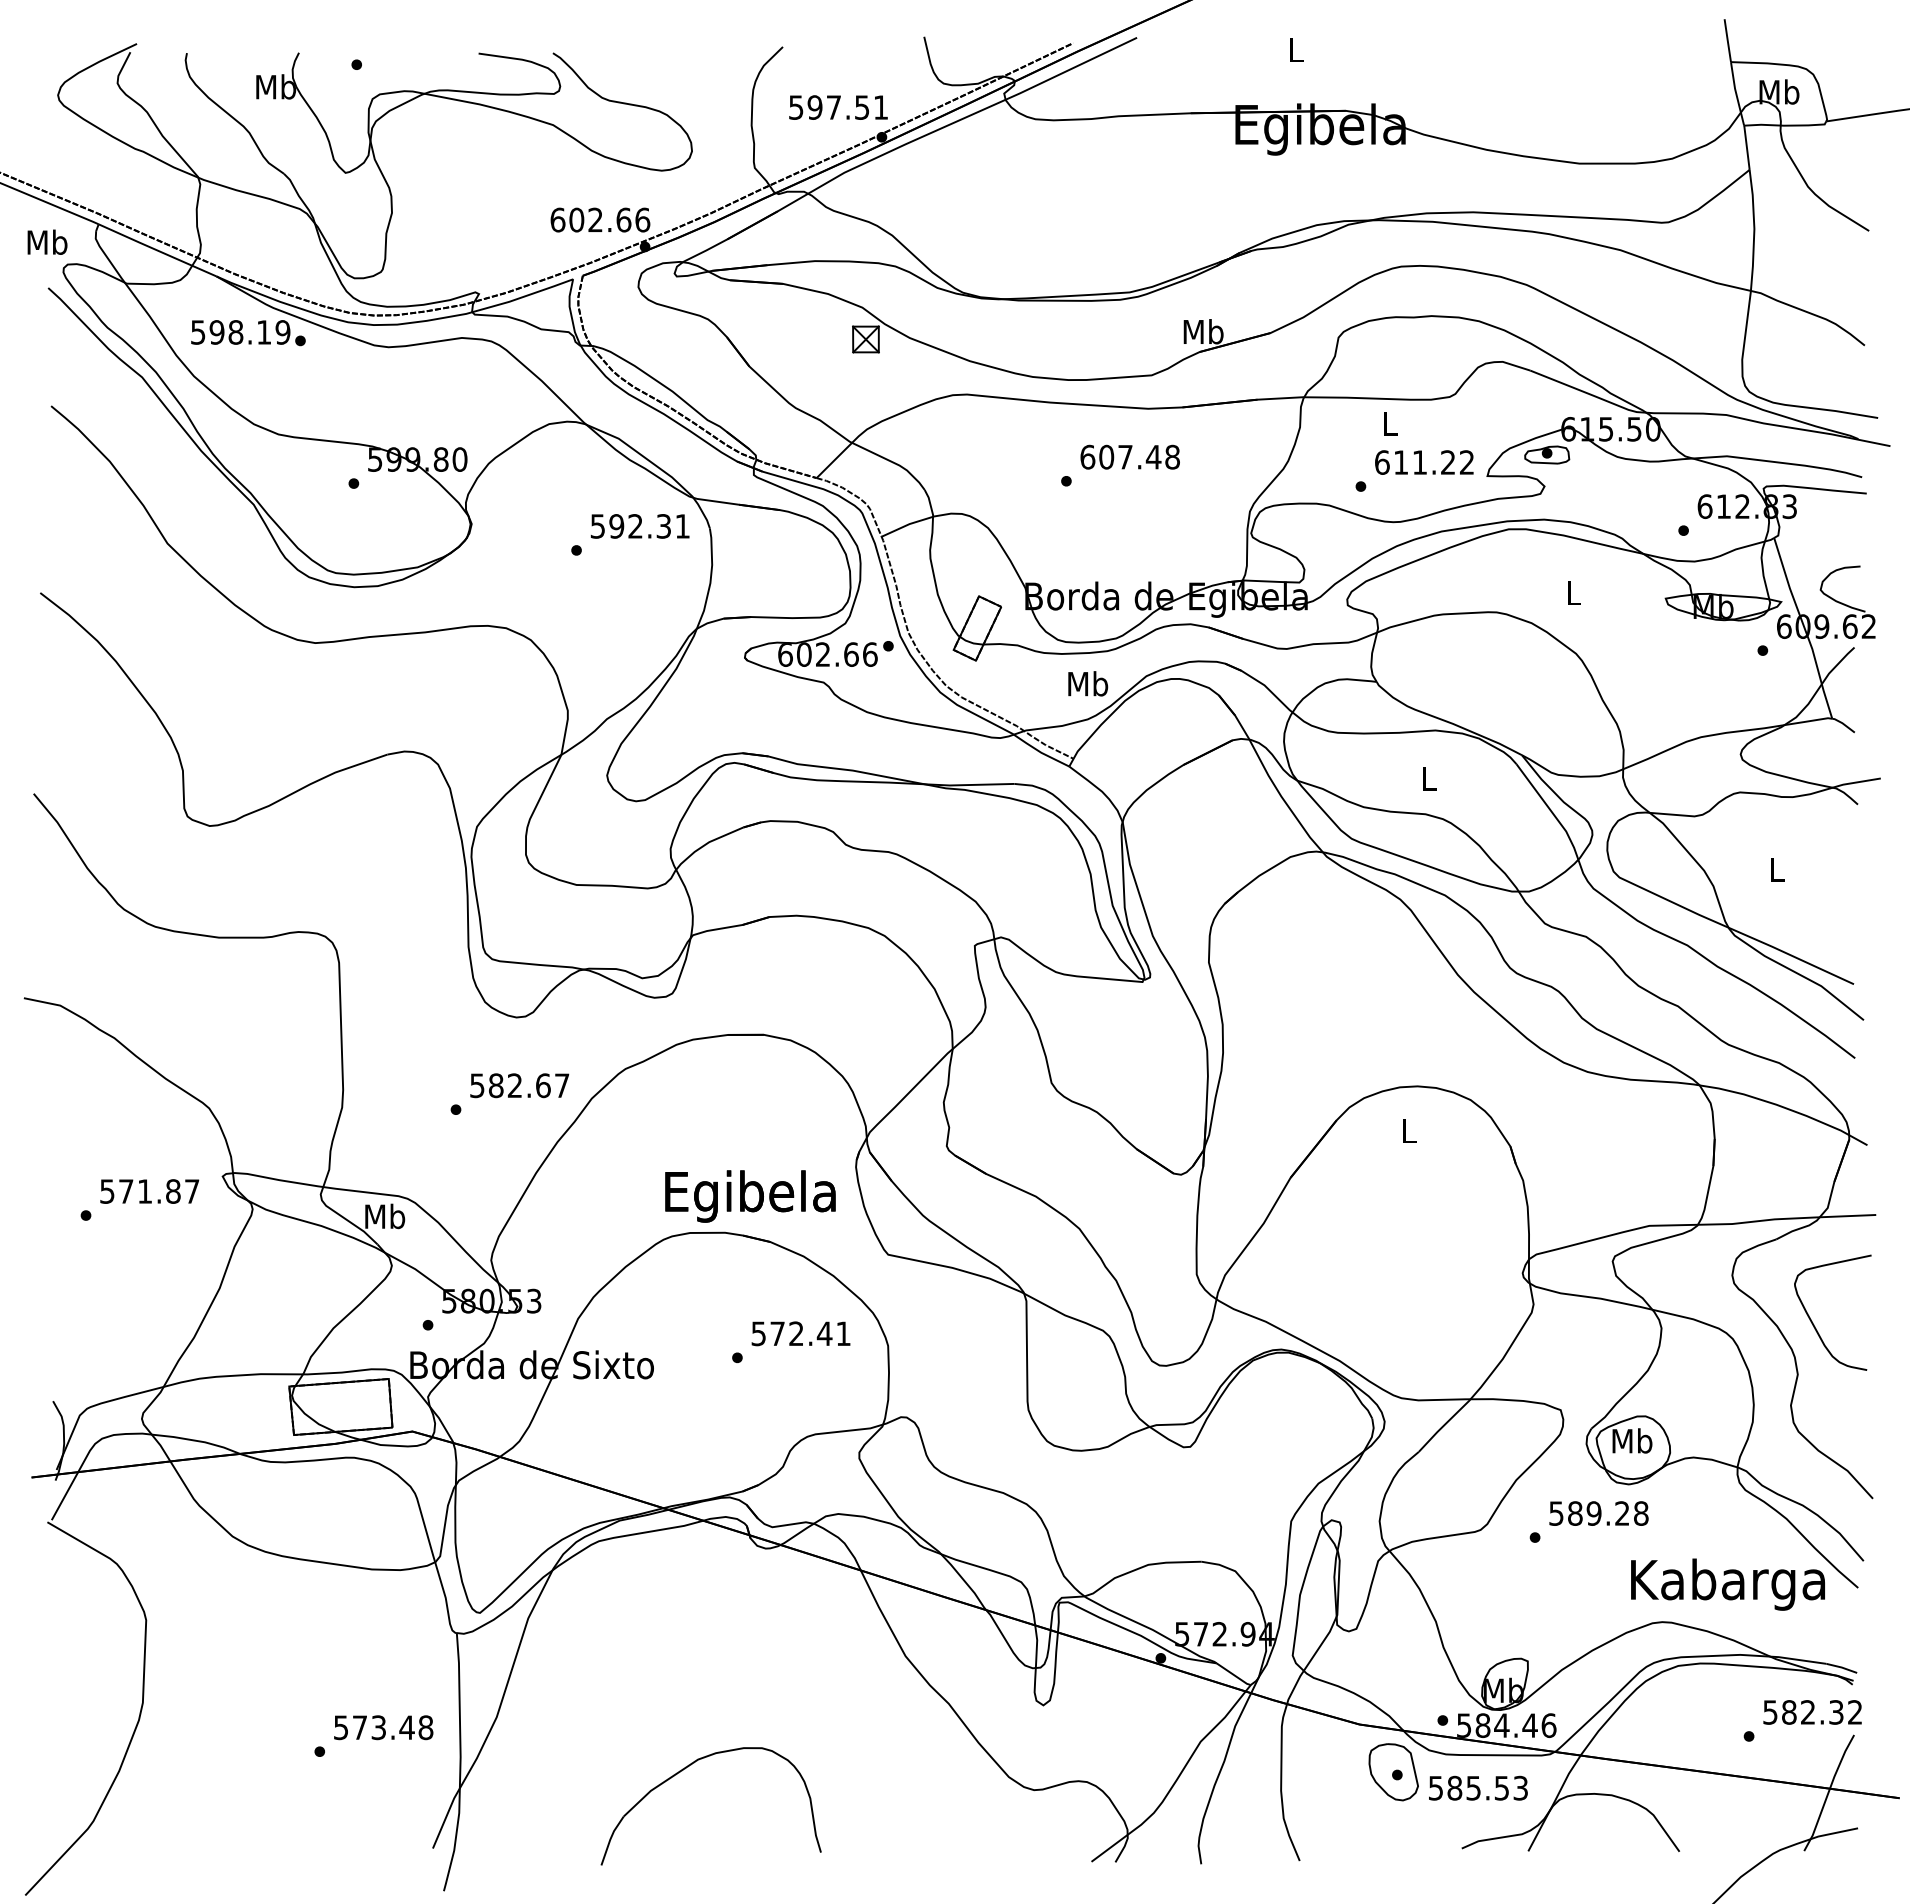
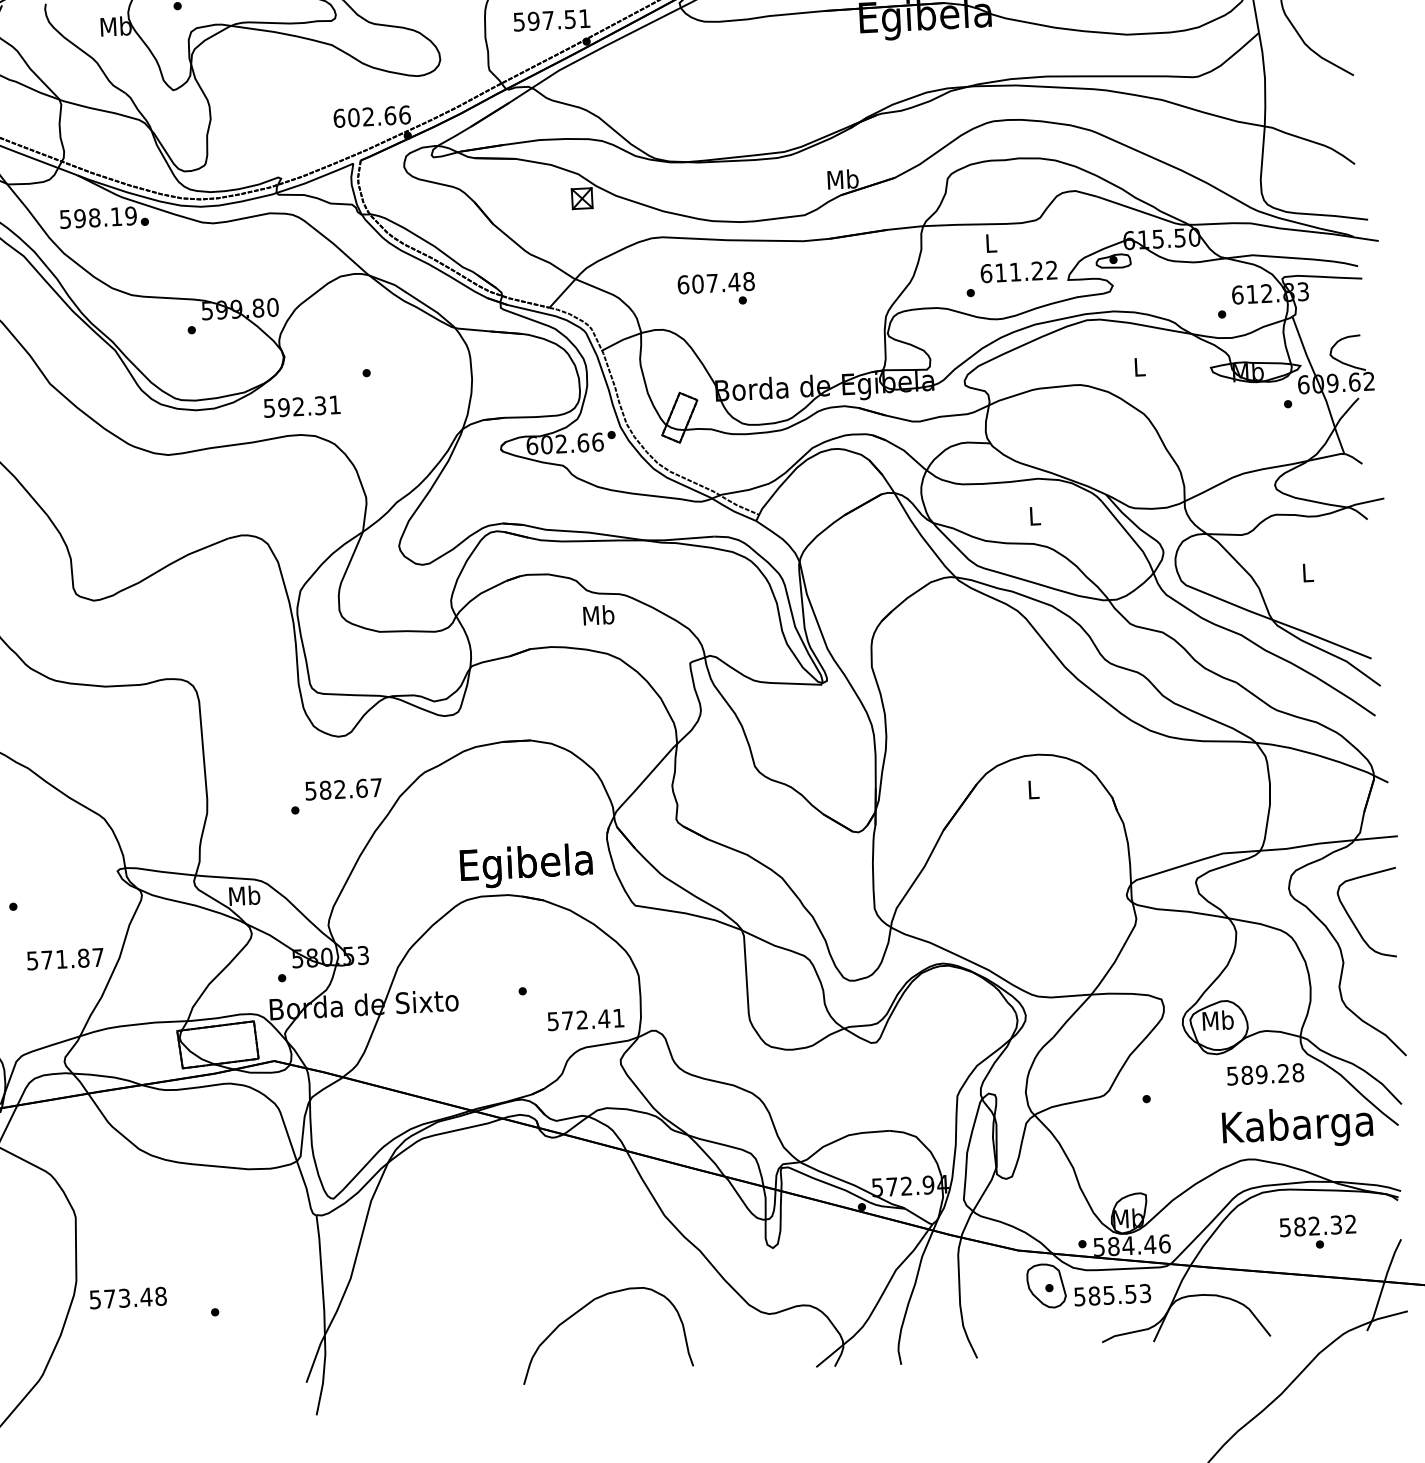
text: (1129, 456) -> (715, 282), moved
text: (639, 526) -> (301, 406), moved
text: (1088, 683) -> (599, 614), moved
text: (149, 1191) -> (65, 959), moved
text: (800, 1333) -> (585, 1019), moved
text: (1598, 1513) -> (1265, 1074), moved
text: (1812, 1712) -> (1317, 1226), moved
text: (383, 1727) -> (128, 1297), moved
part: (685, 1769) -> (585, 1307), moved

